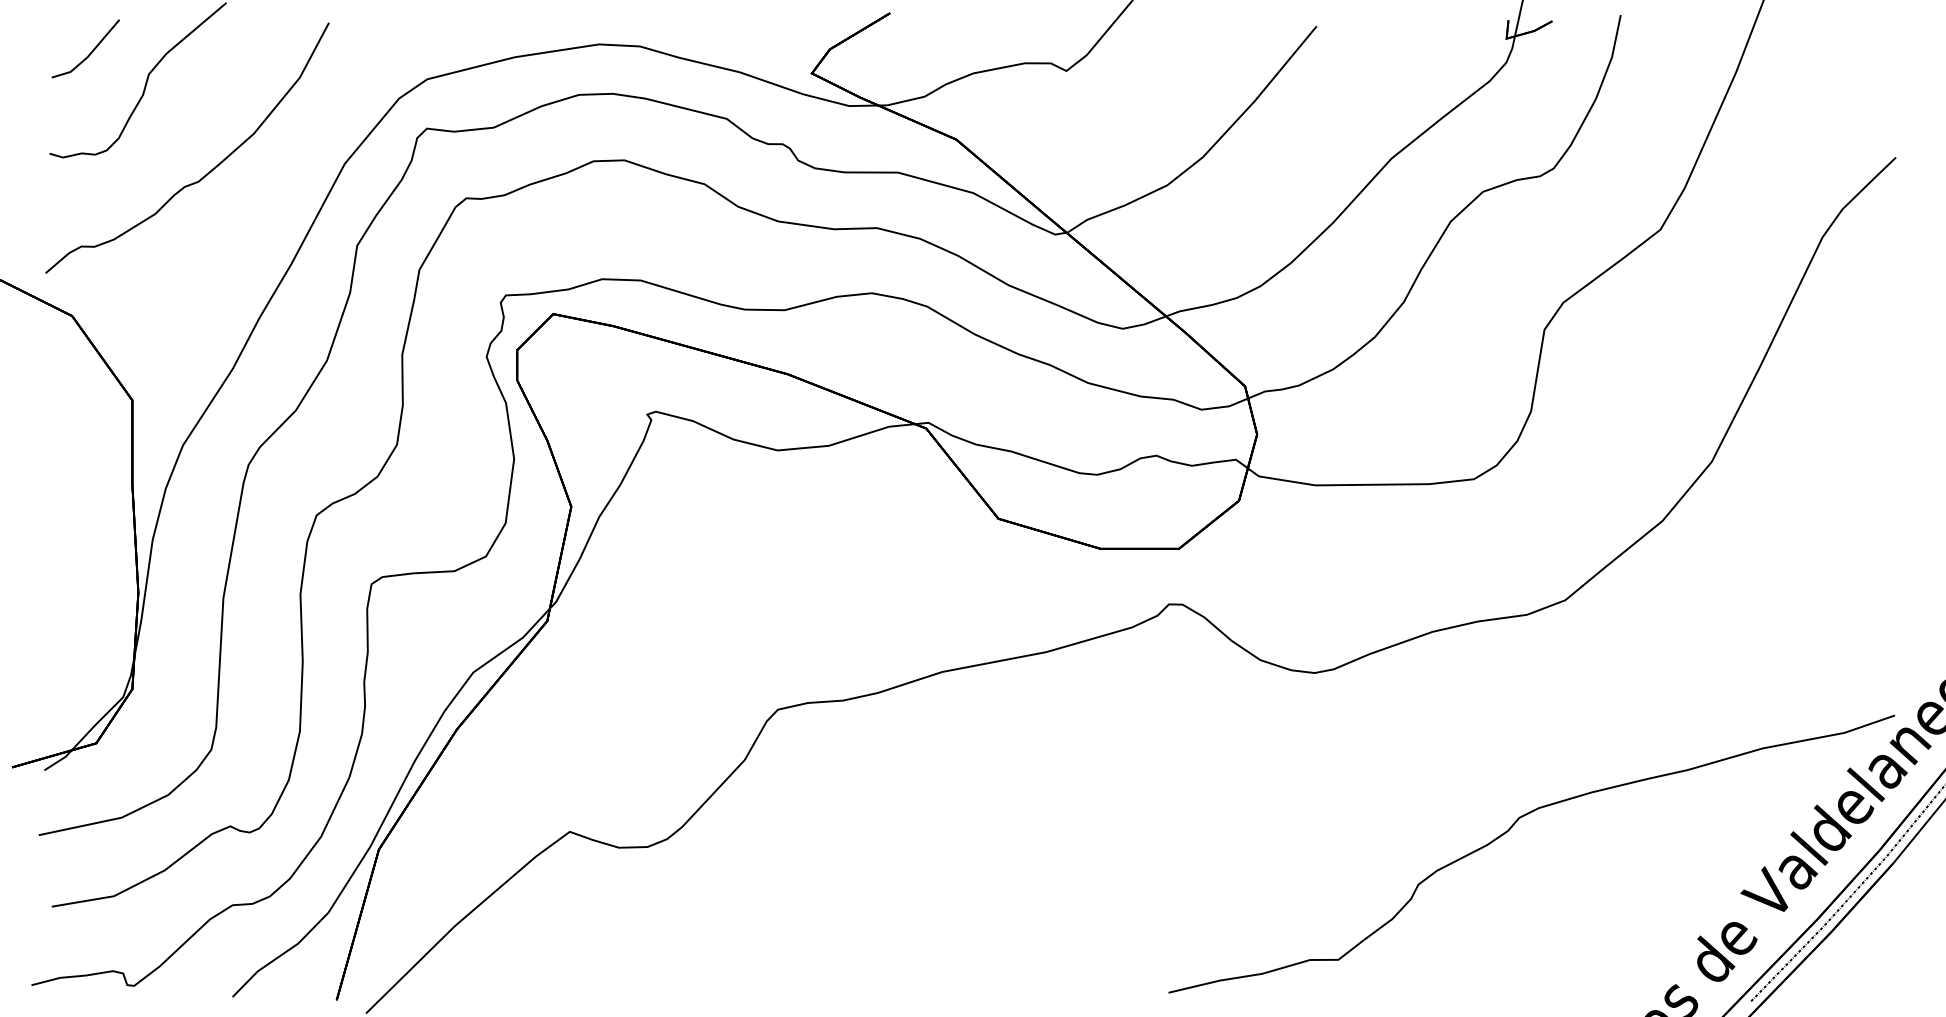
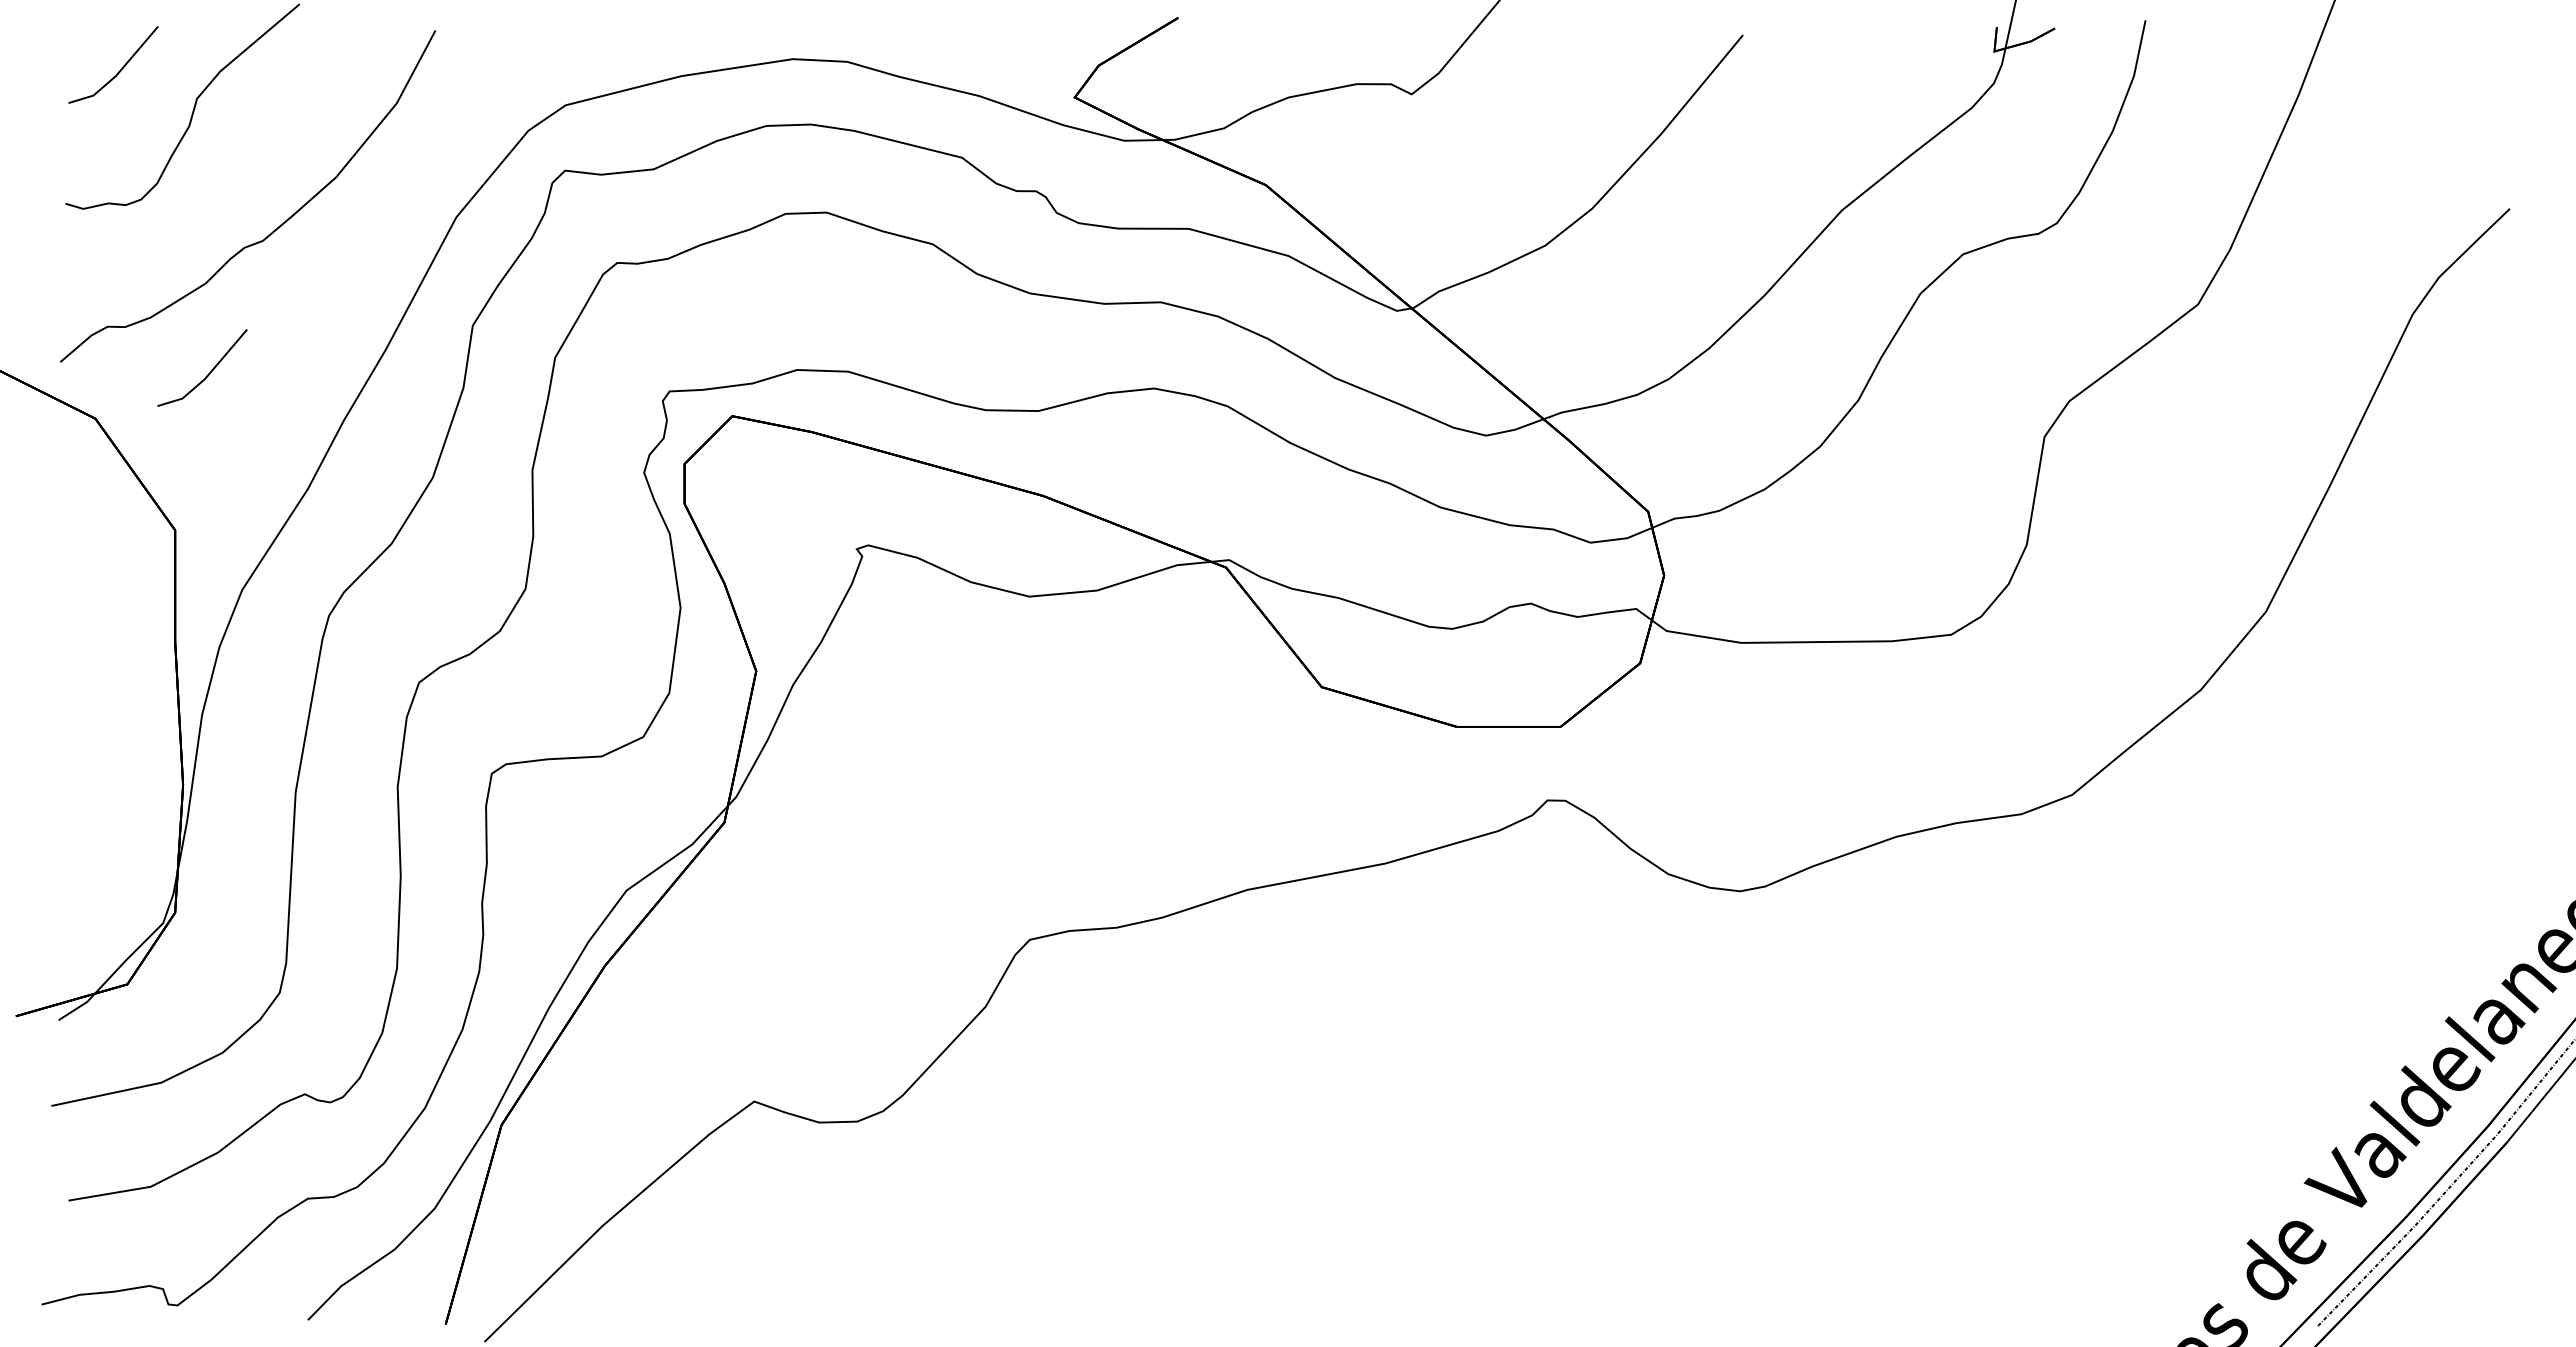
line: (157, 281) -> (208, 373), added
part: (1508, 831) -> (1997, 1100), removed

